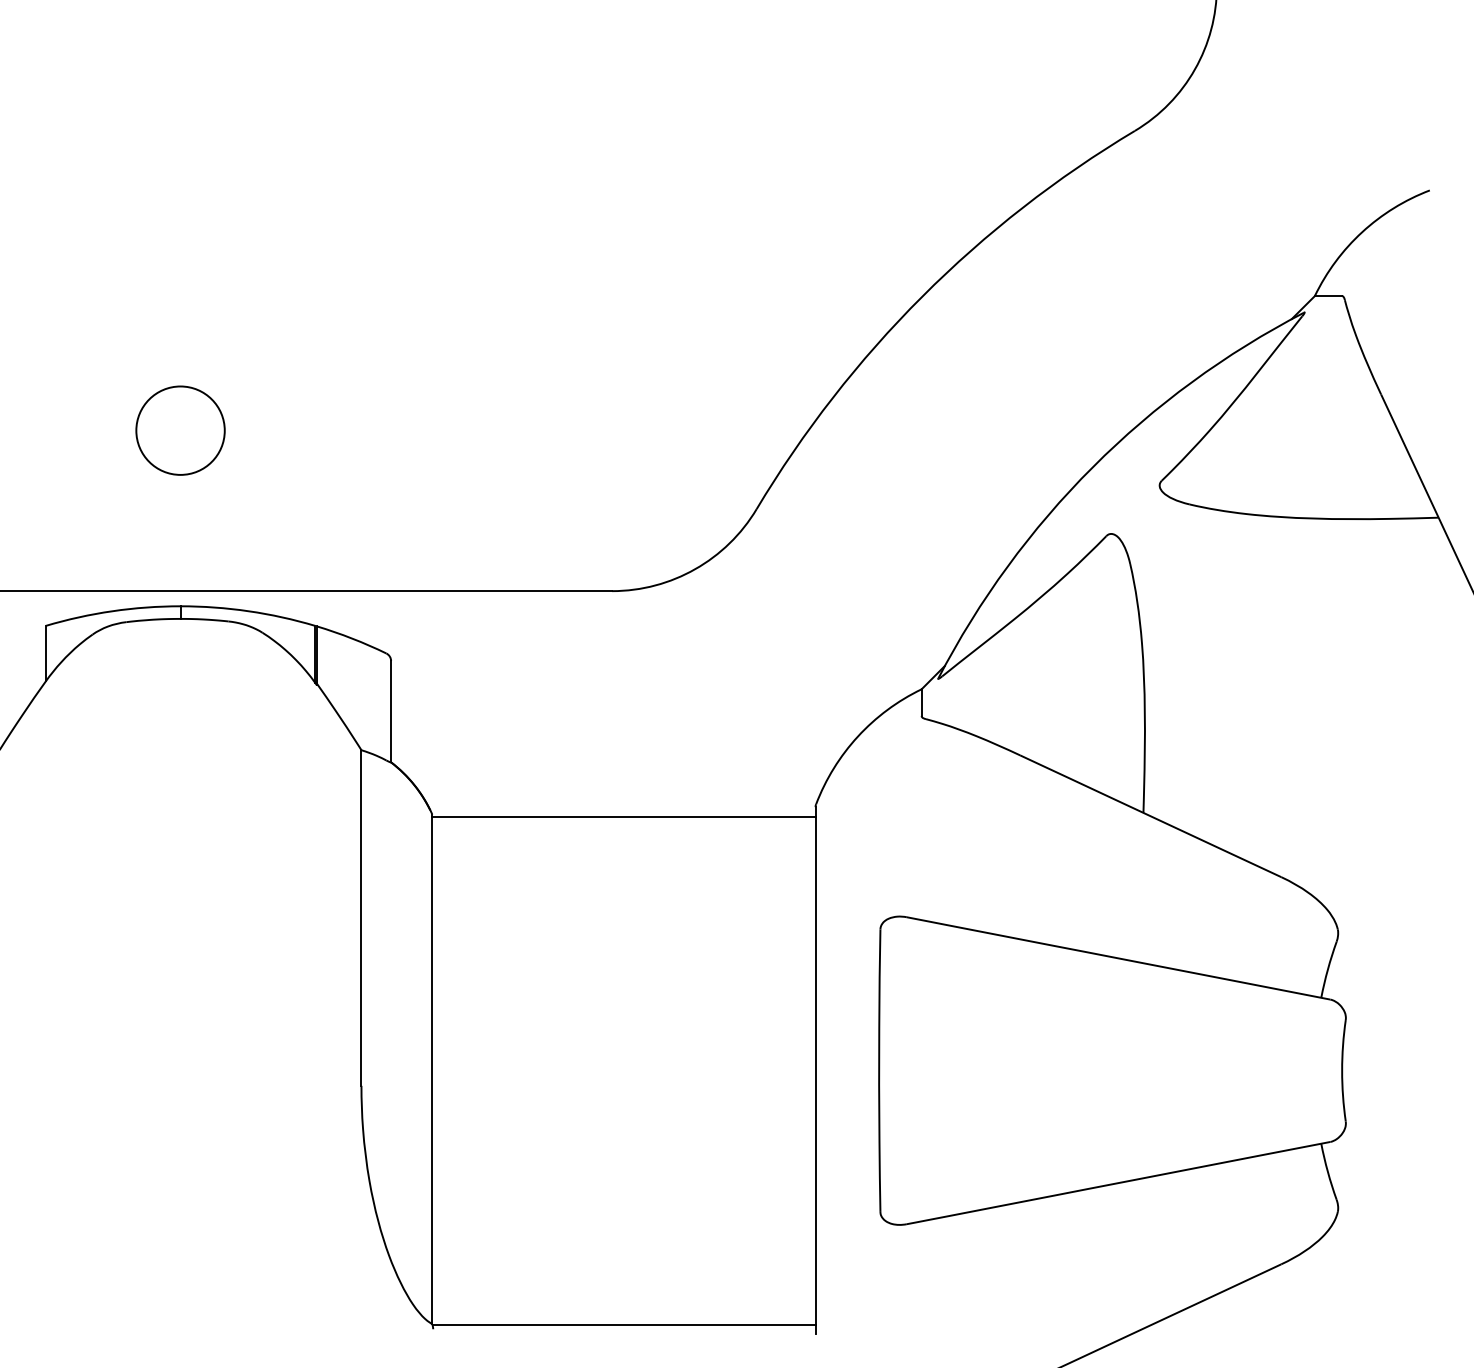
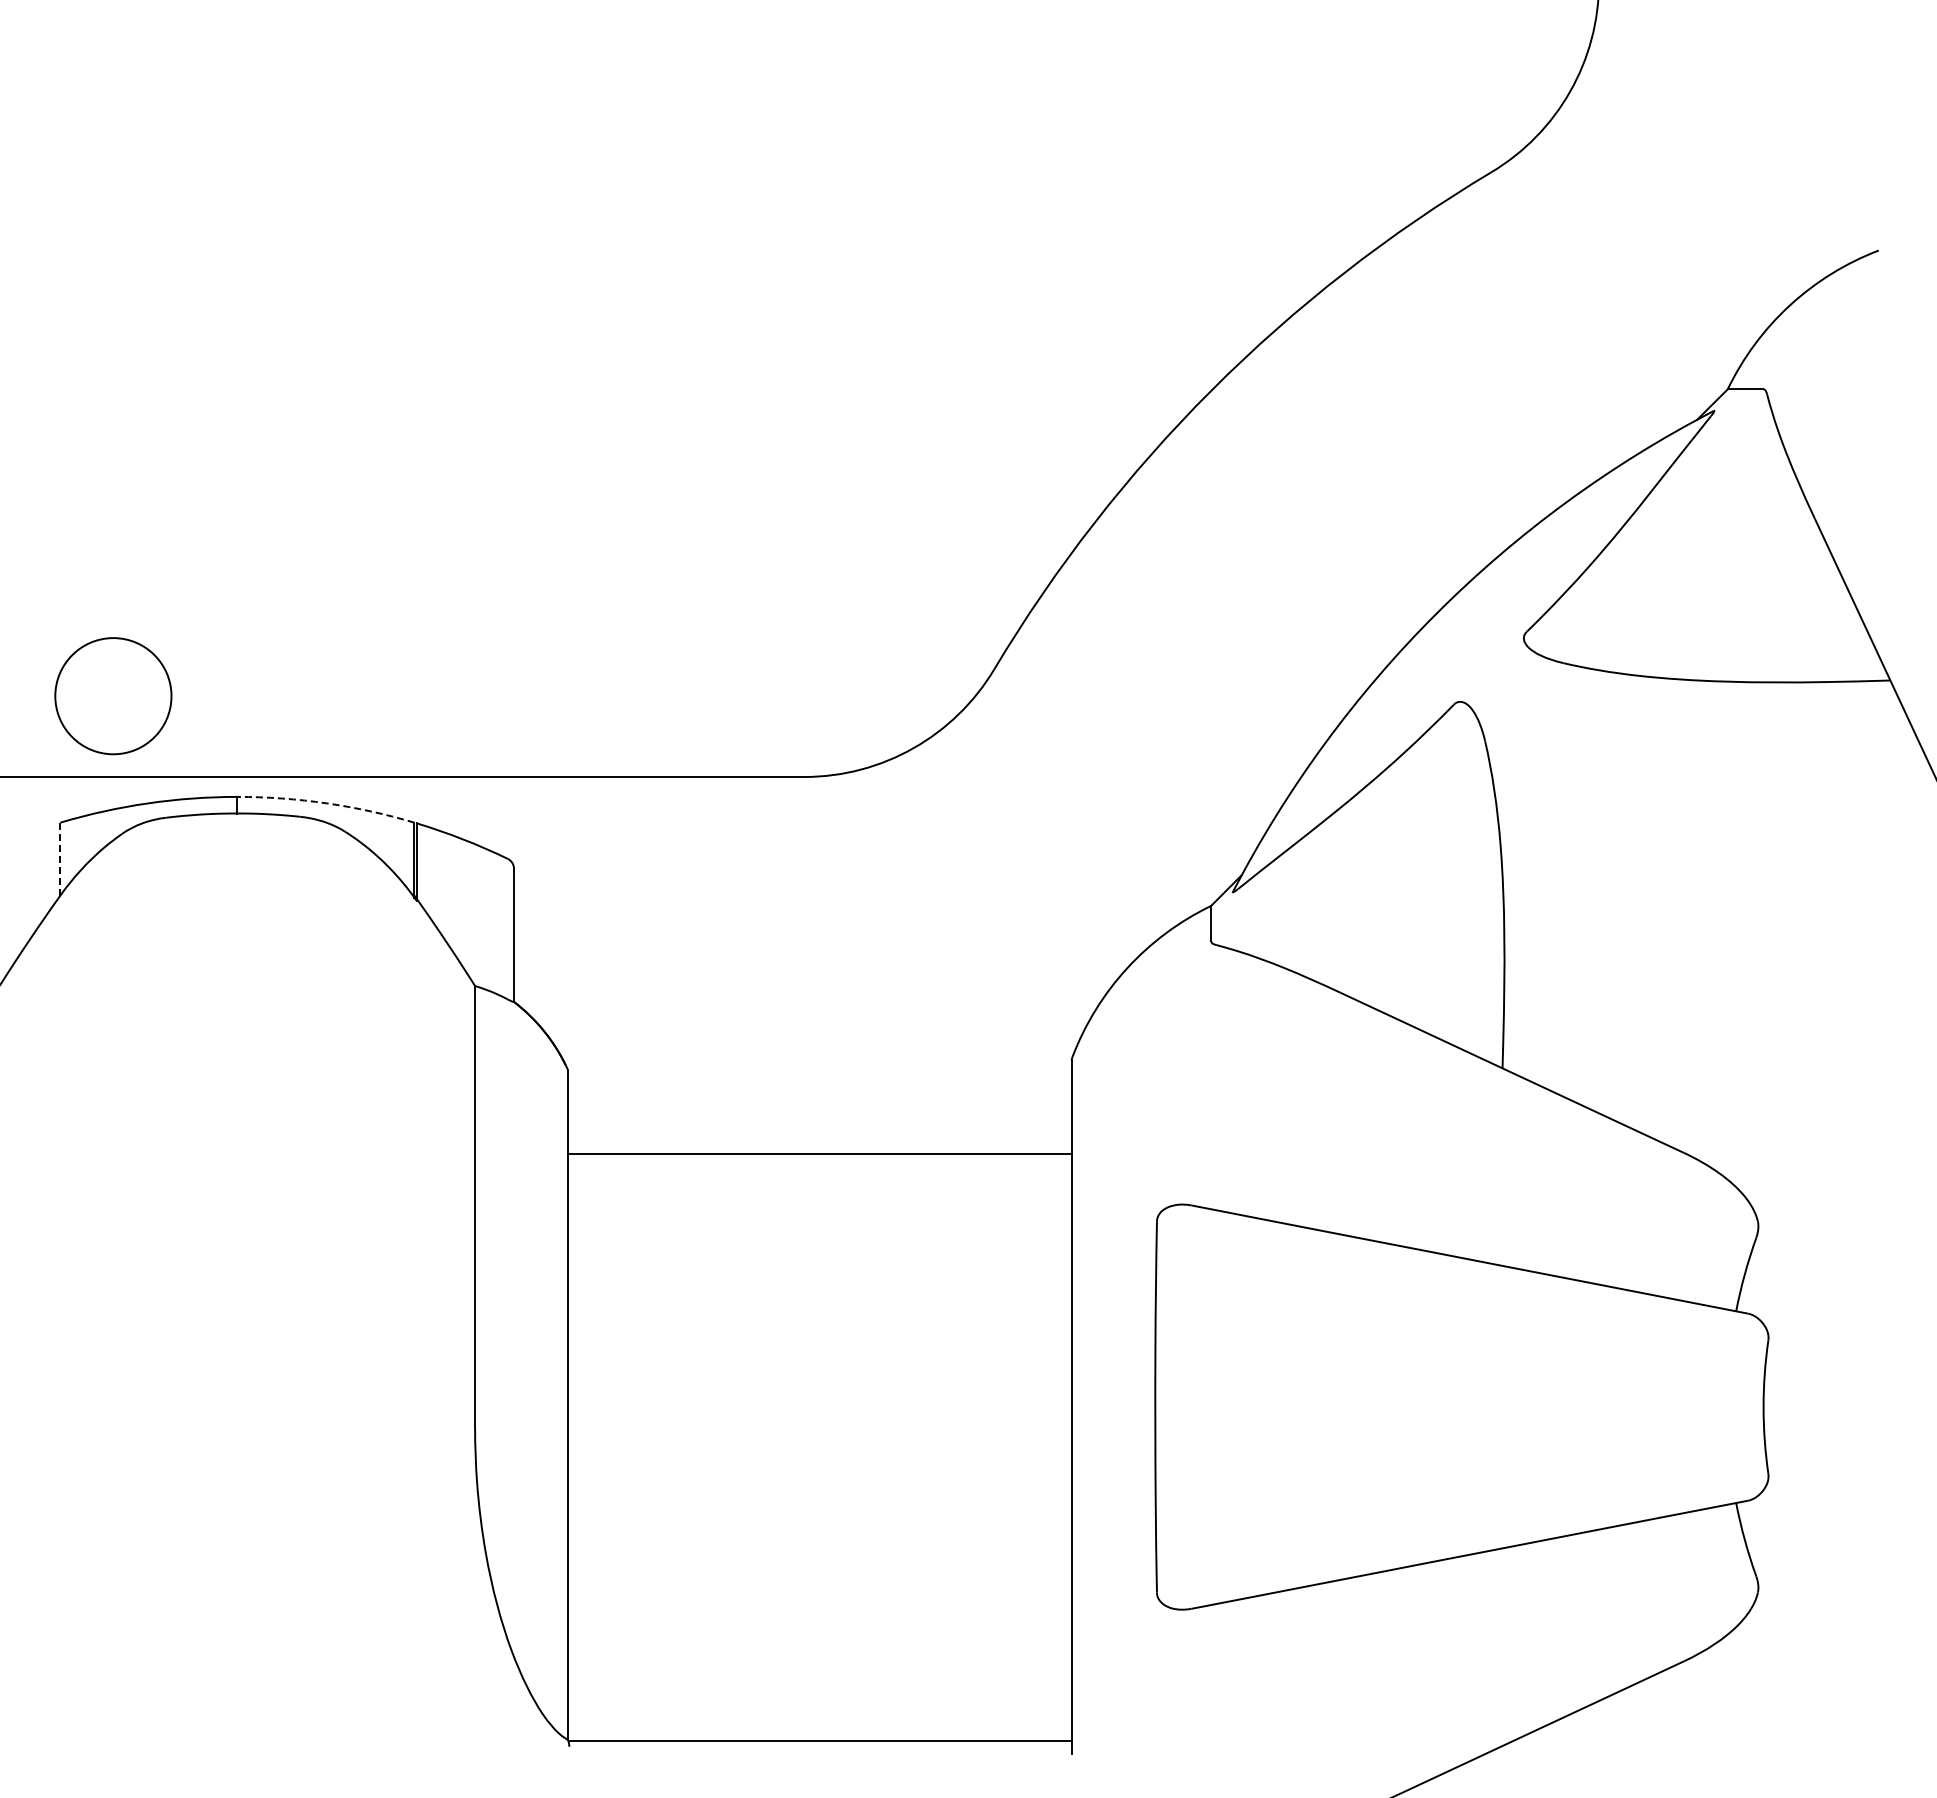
circle: (180, 430) -> (113, 696), moved
arc: (248, 611) -> (326, 803), solid -> dashed
line: (45, 653) -> (60, 858), solid -> dashed
line: (623, 816) -> (819, 1153), moved

